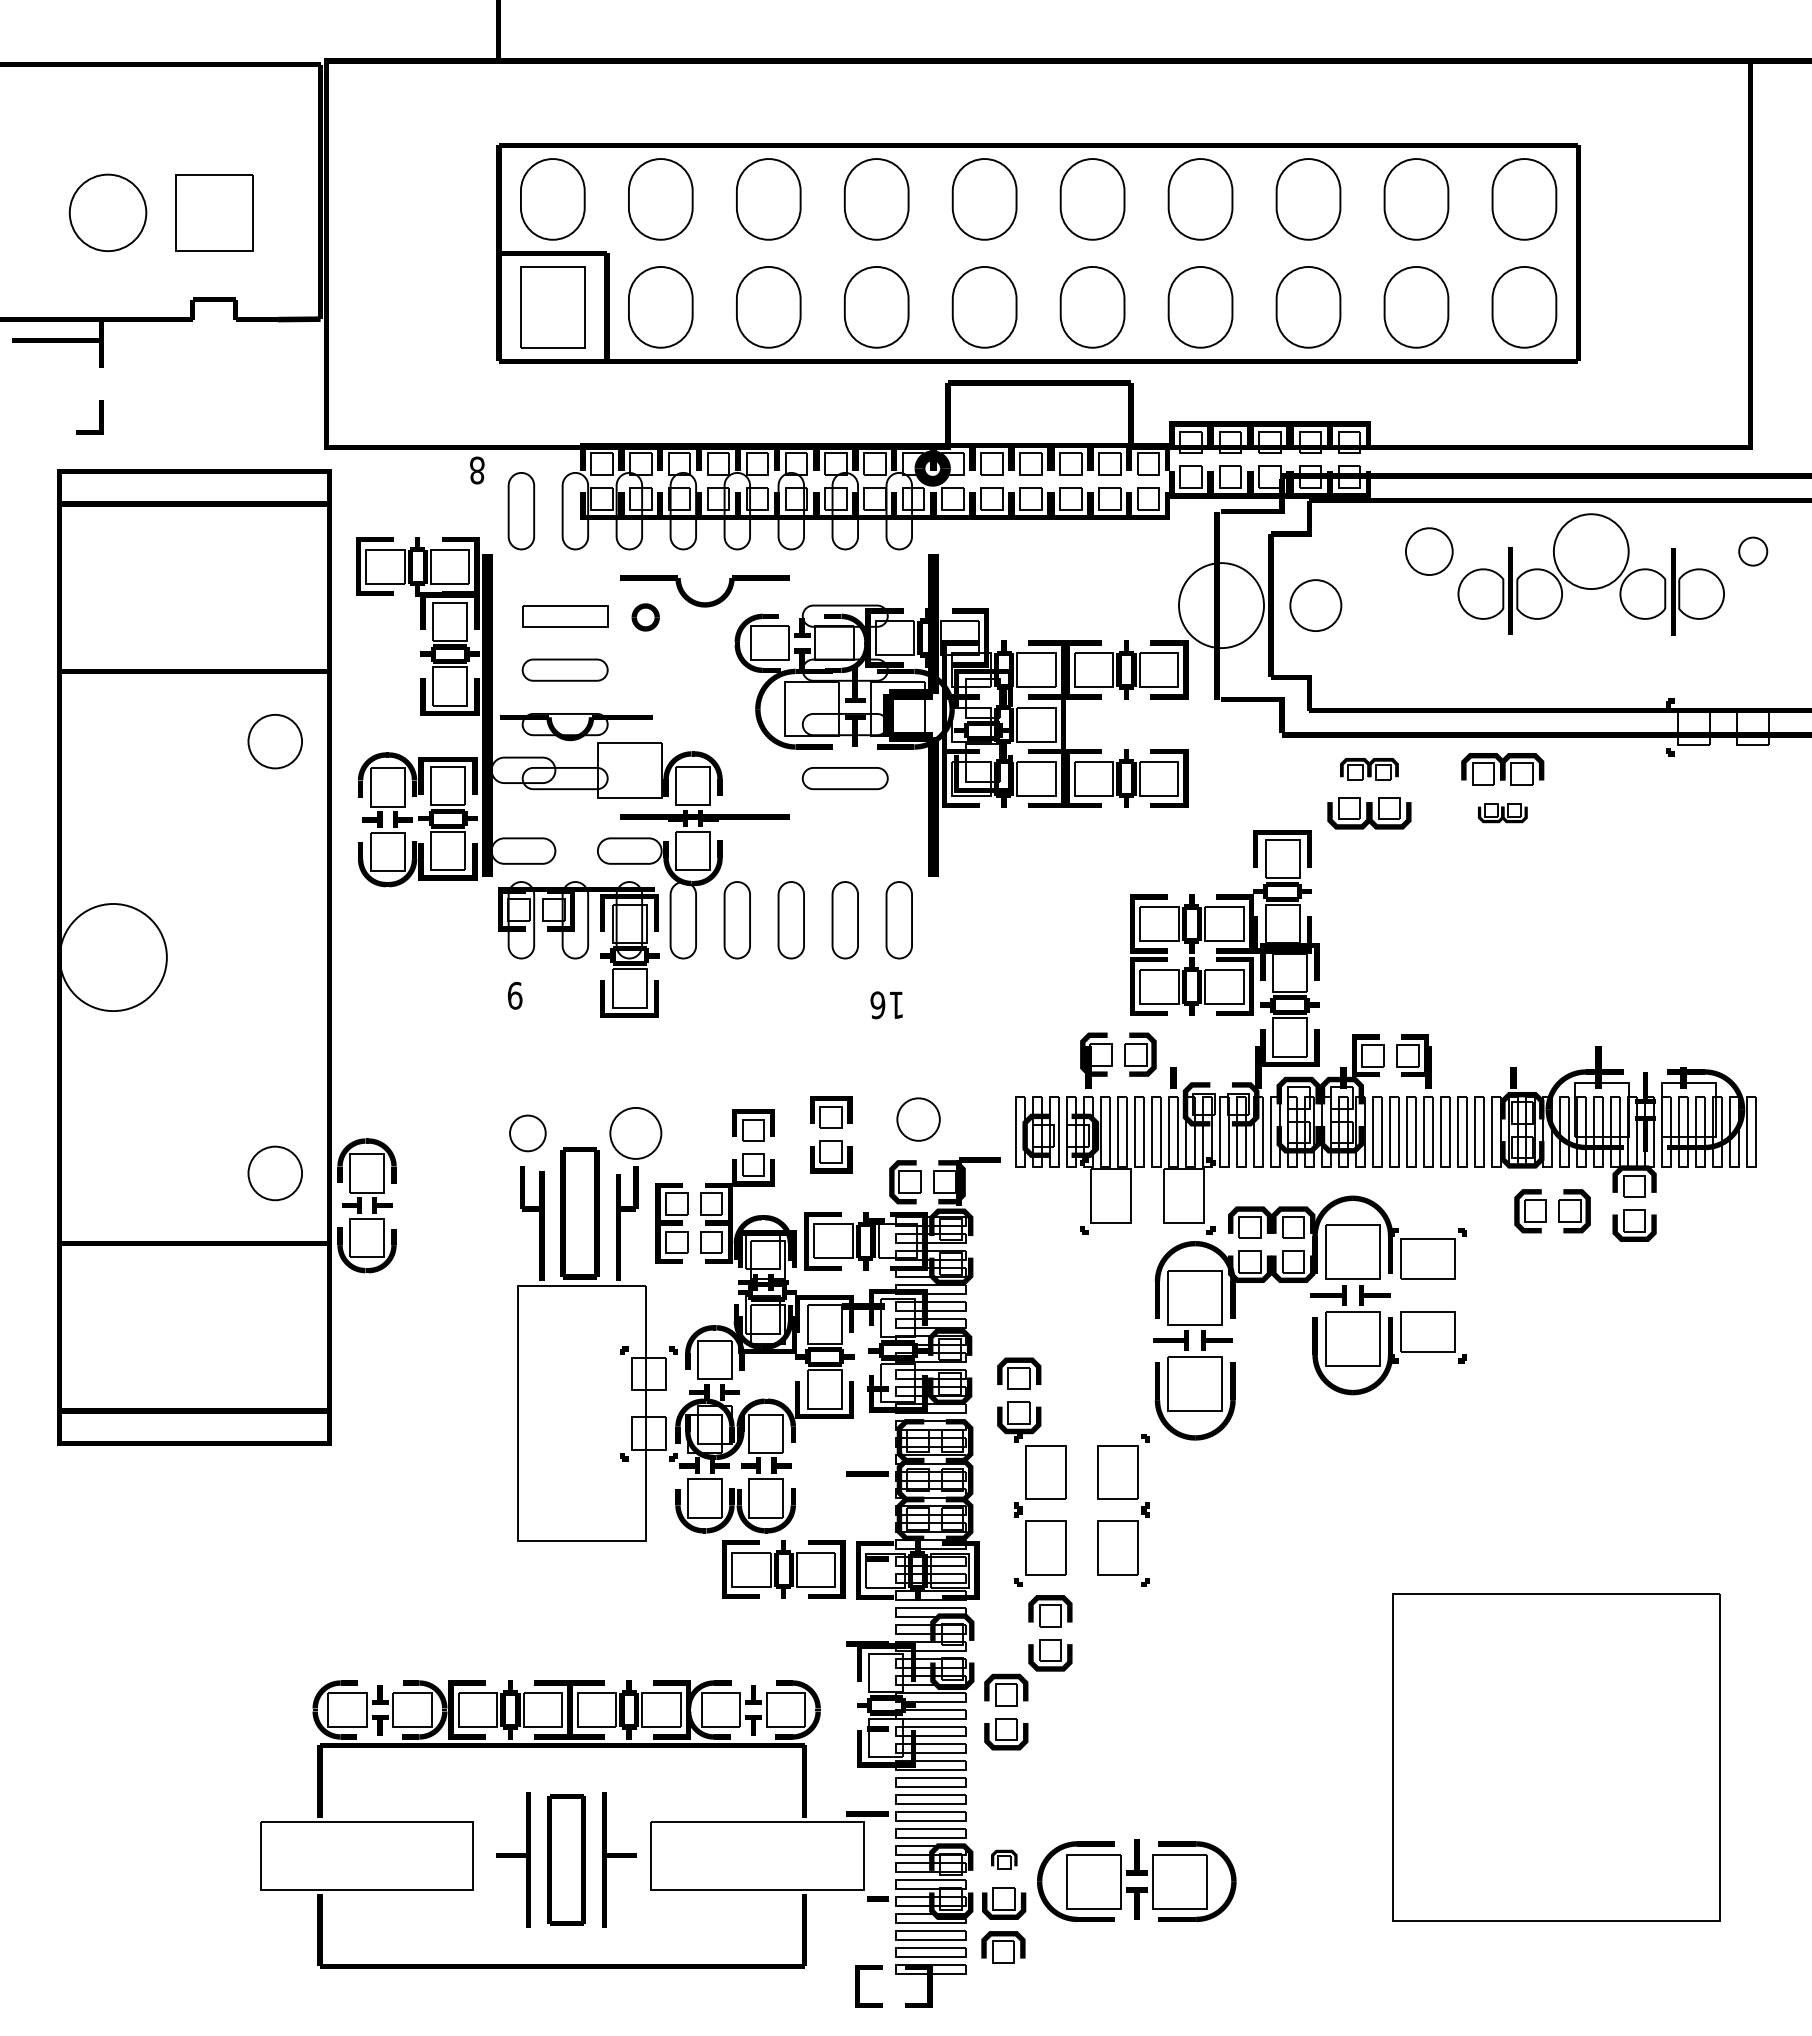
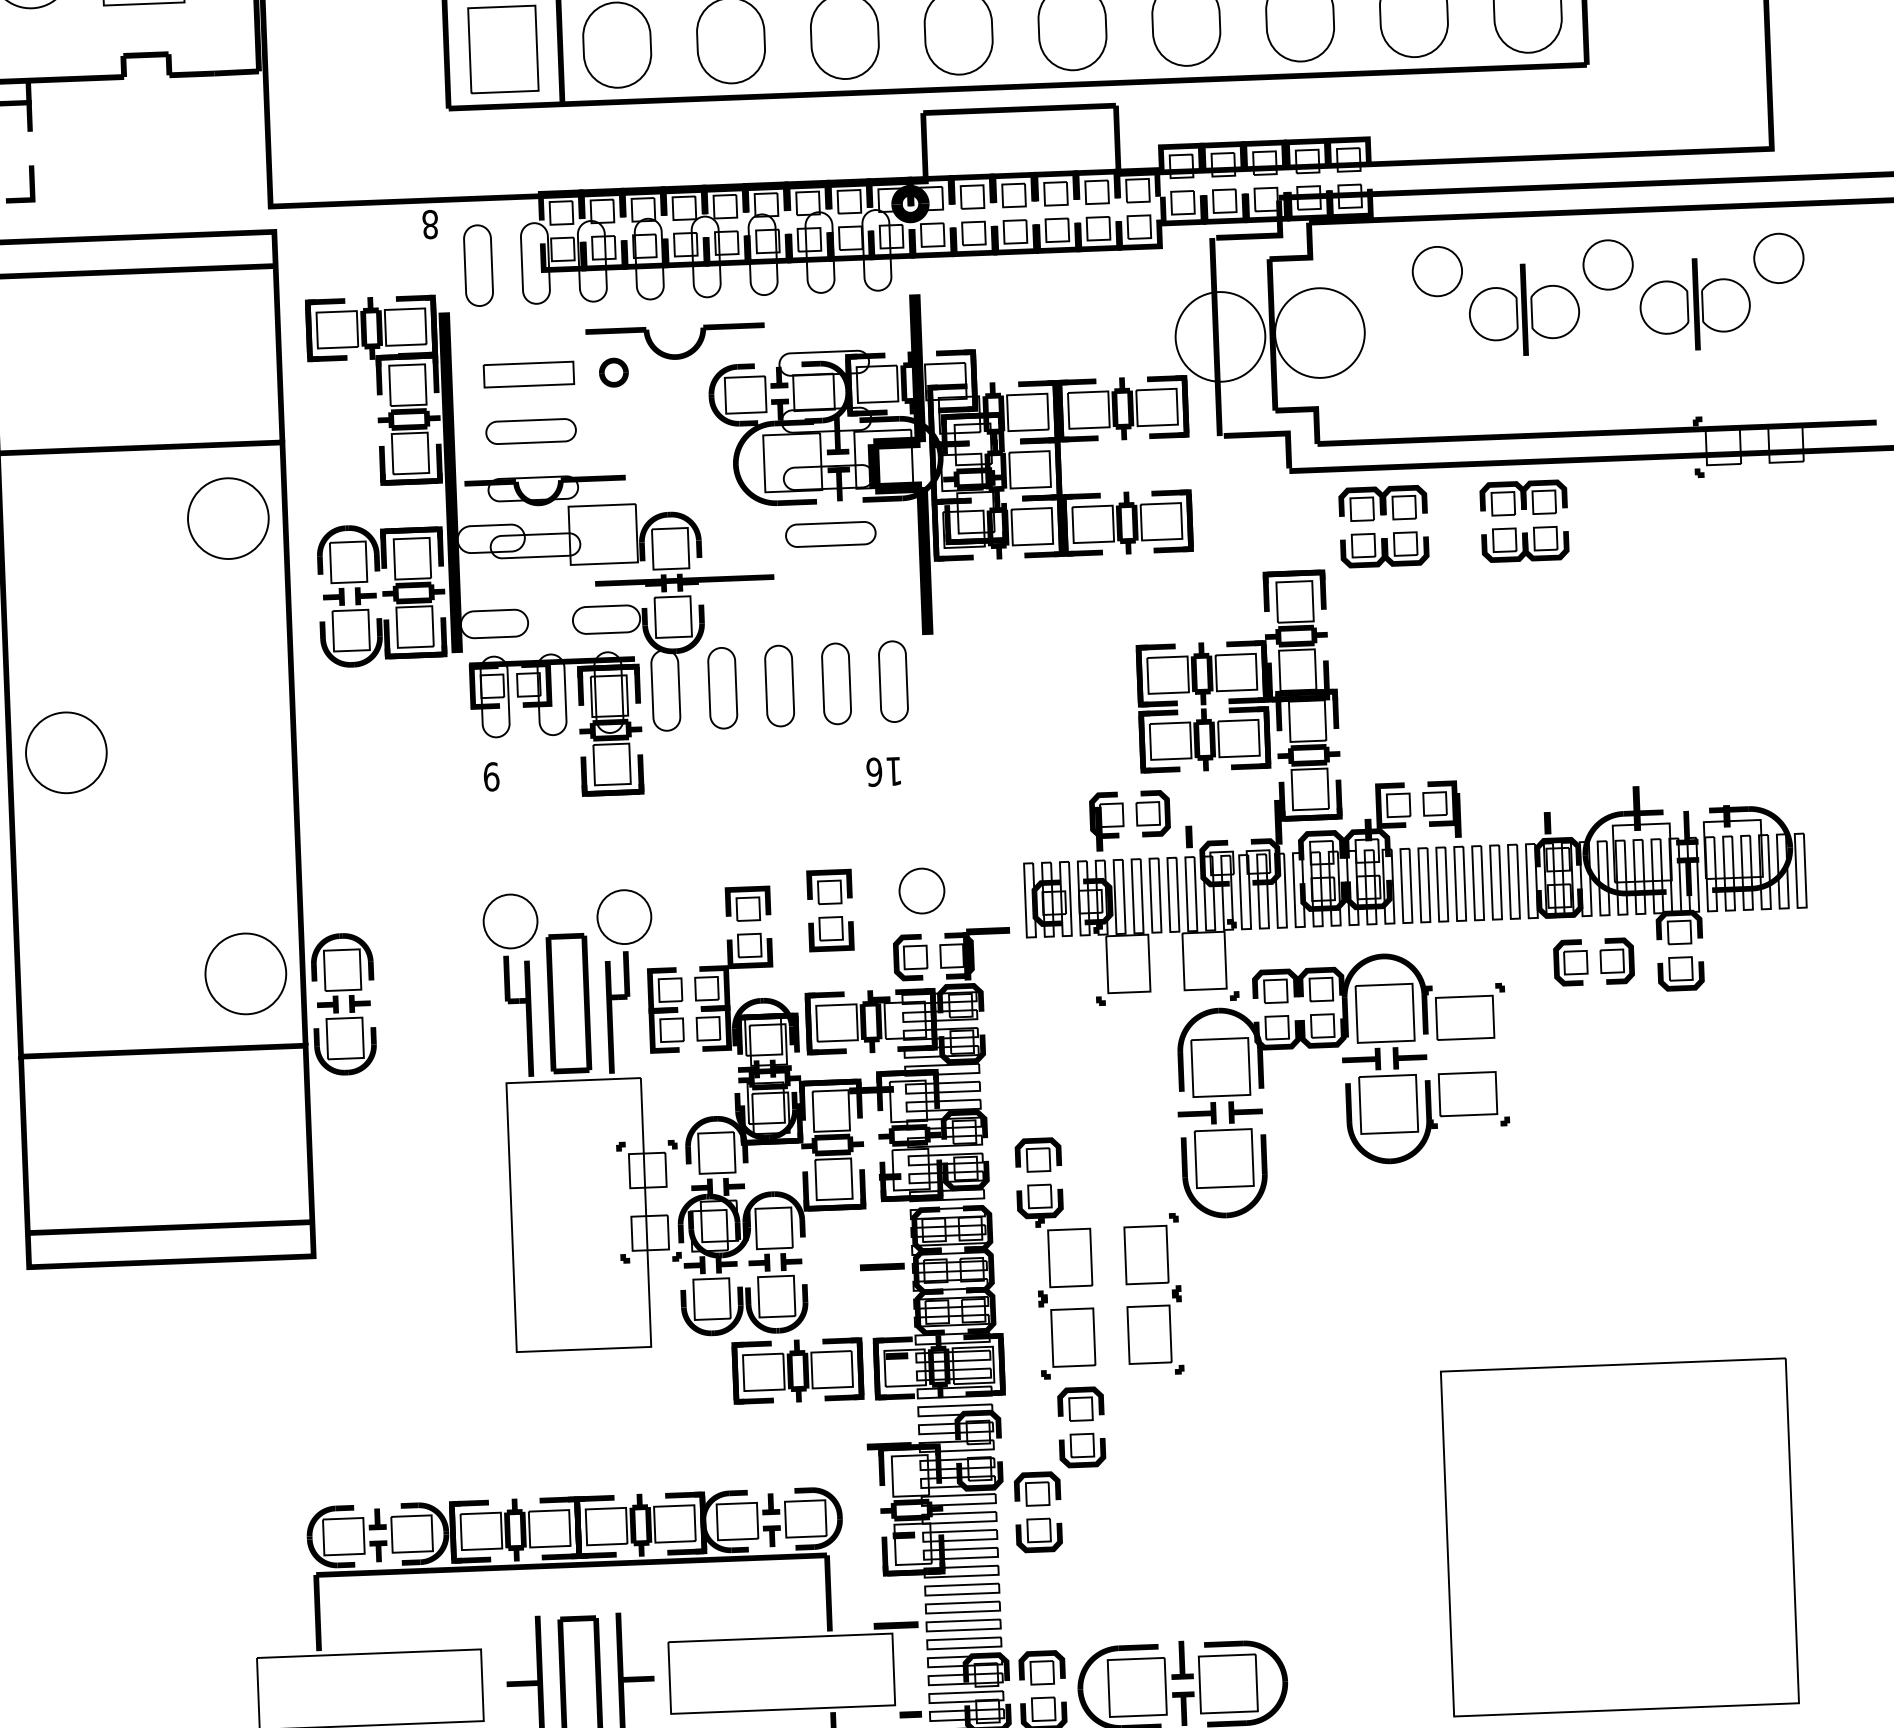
circle: (1590, 551) -> (1607, 264), size x0.62
circle: (1752, 551) -> (1778, 258), size x1.67
circle: (1315, 605) -> (1319, 332), size x1.67
circle: (275, 741) -> (228, 518), size x1.43
part: (1369, 769) -> (1383, 503), size x1.43
part: (1502, 813) -> (1525, 544), size x1.67
circle: (113, 957) -> (66, 752), size x0.71
circle: (527, 1132) -> (510, 920), size x1.43
circle: (275, 1173) -> (246, 973), size x1.43
part: (1004, 1859) -> (1042, 1667), size x1.67

